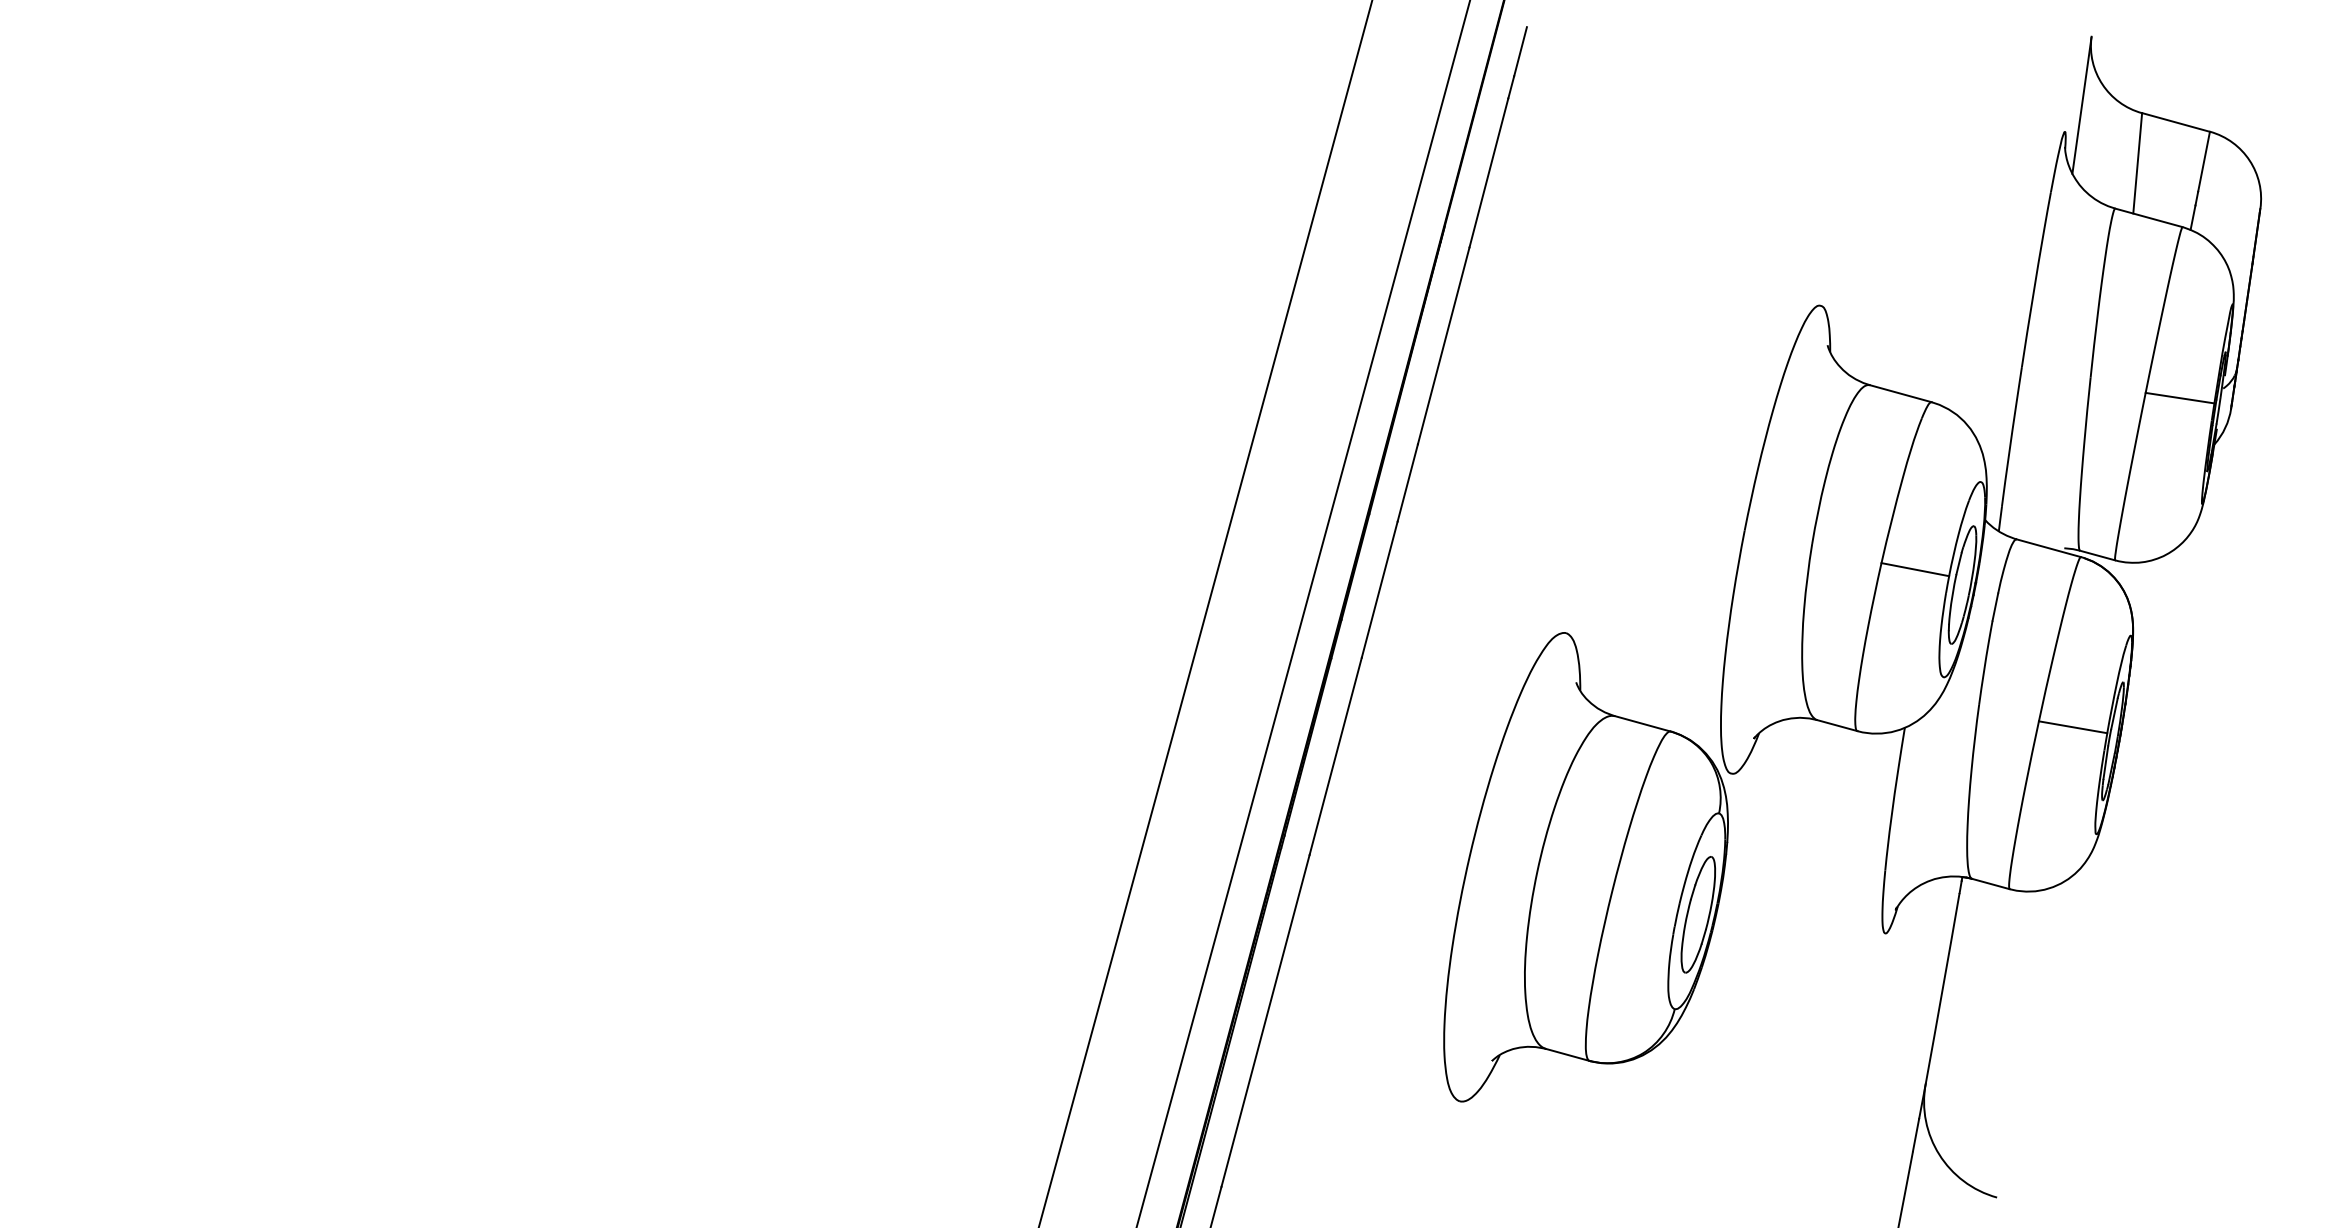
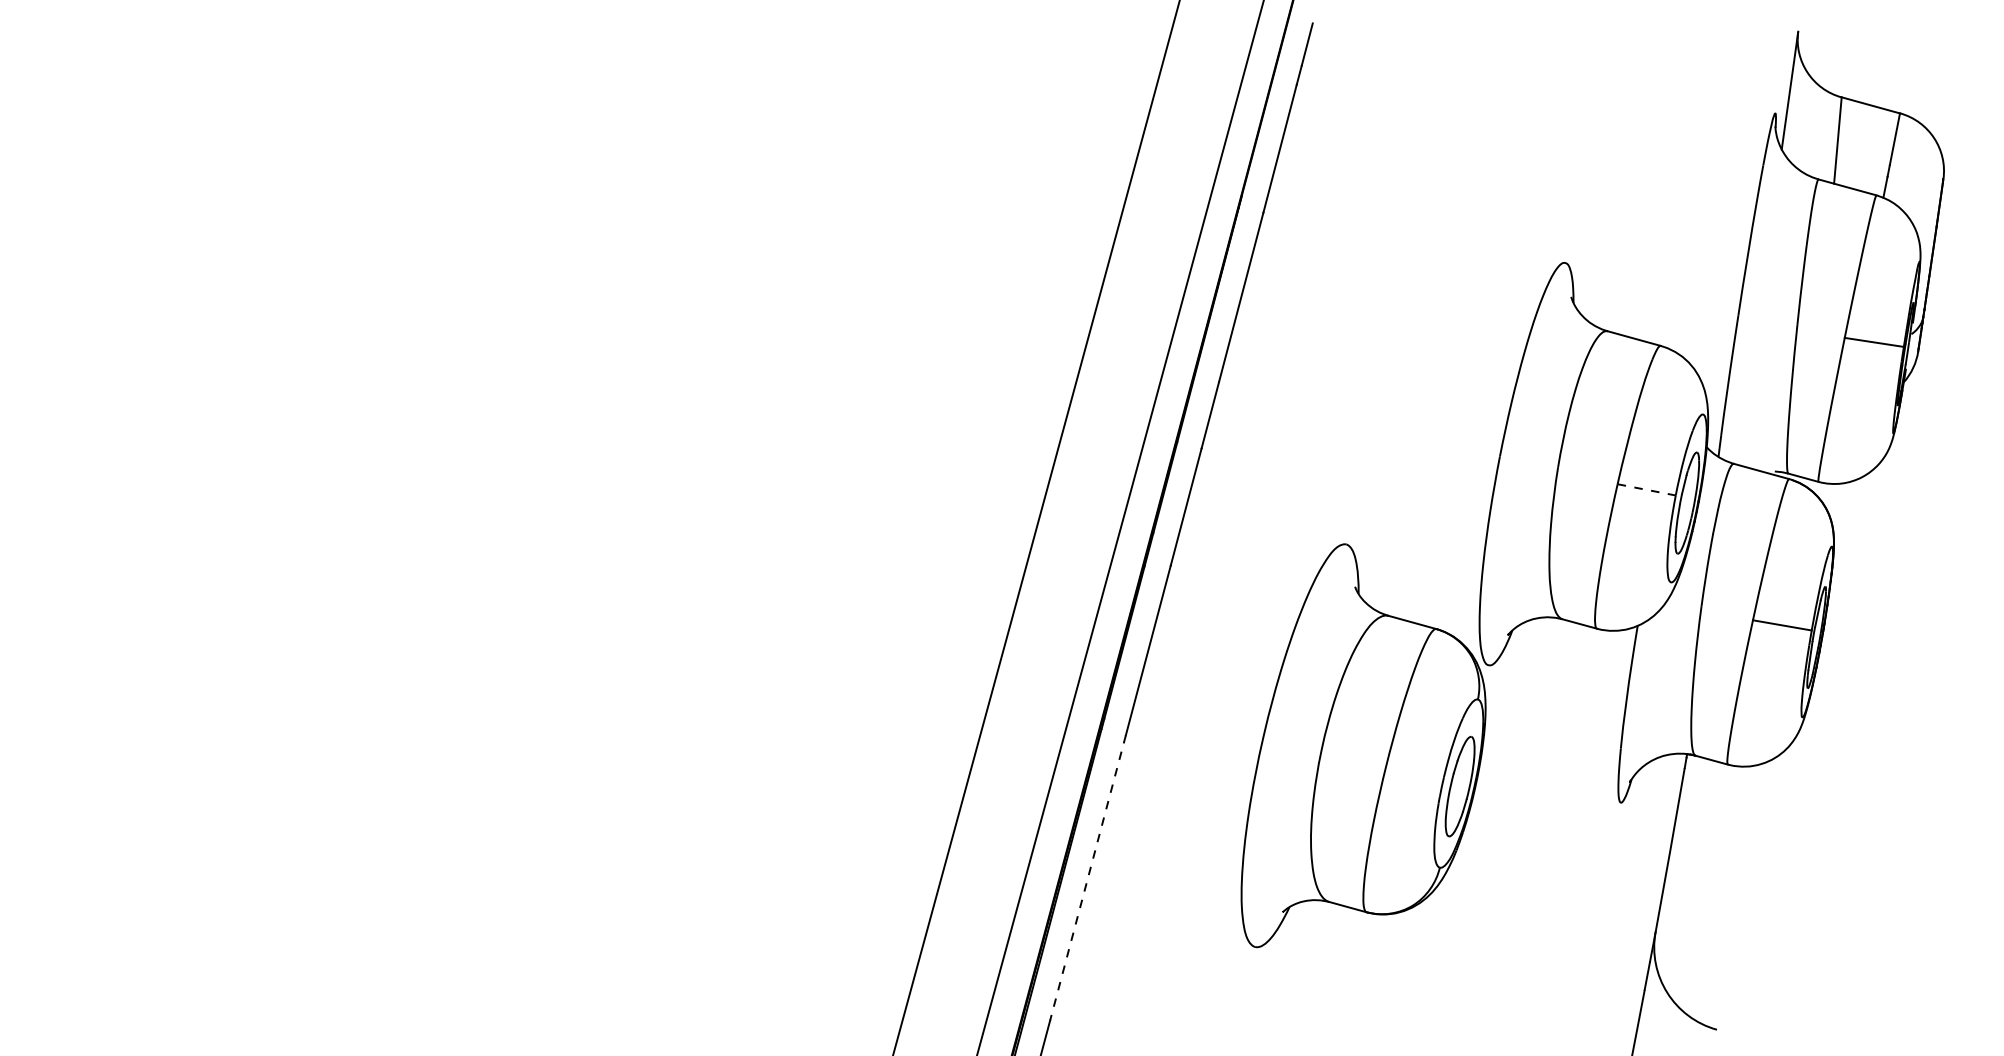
line: (1915, 569) -> (1646, 489), solid -> dashed
line: (1265, 1020) -> (1087, 877), solid -> dashed

